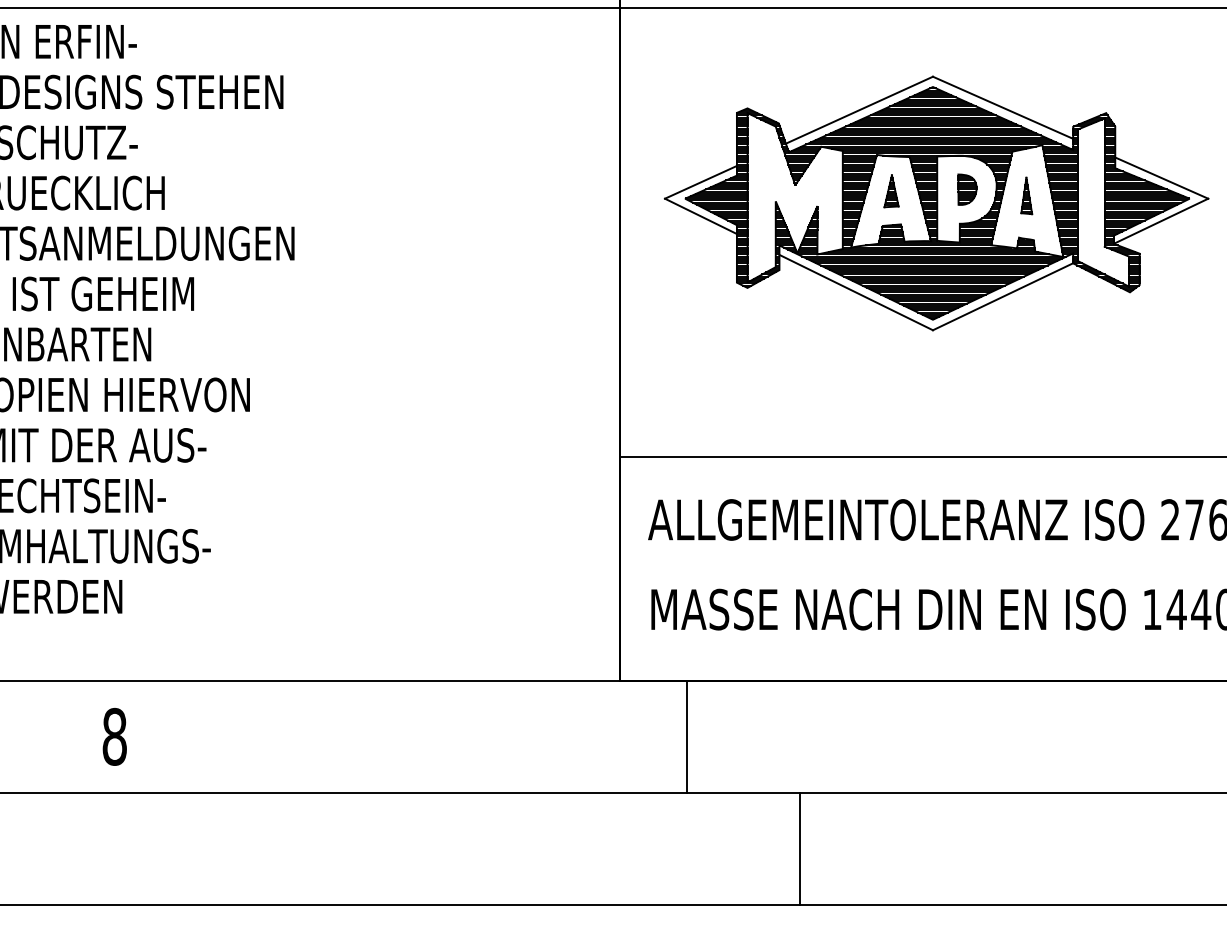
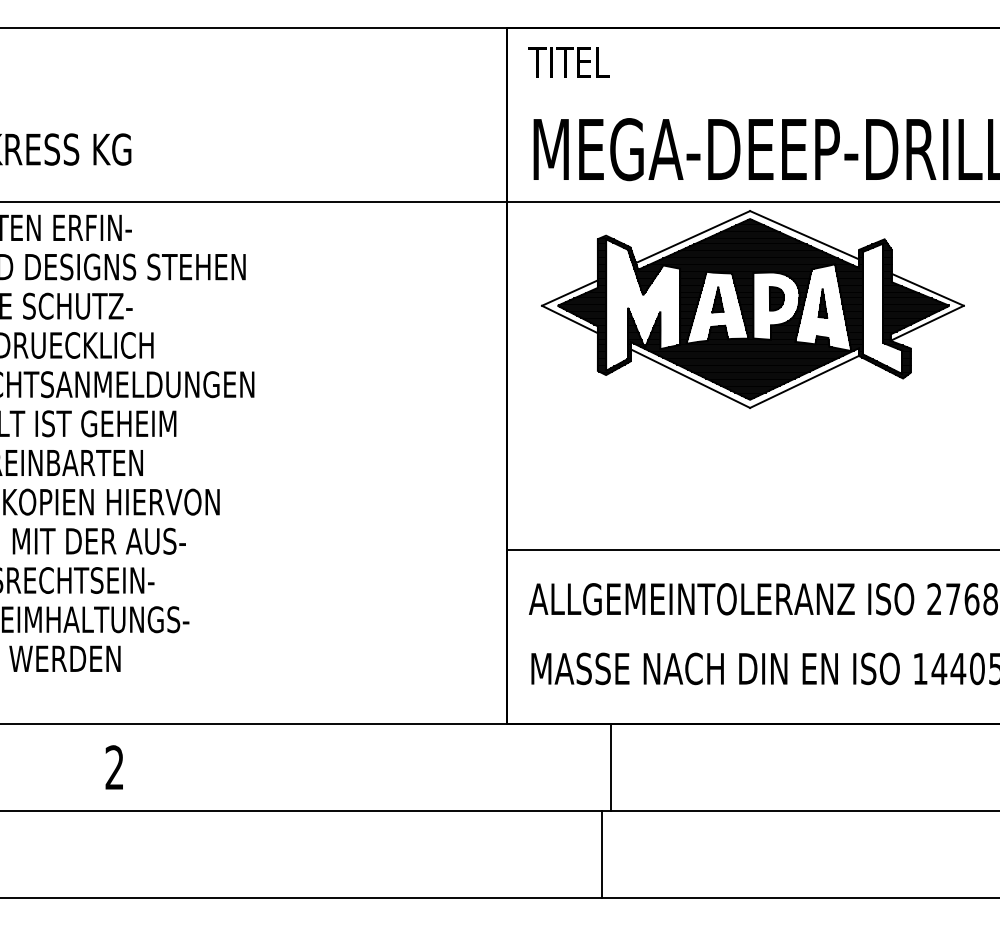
part: (936, 203) -> (752, 309), moved
text: (114, 736) -> (114, 767), 8 -> 2
line: (687, 736) -> (611, 767), moved
line: (799, 848) -> (601, 854), moved

